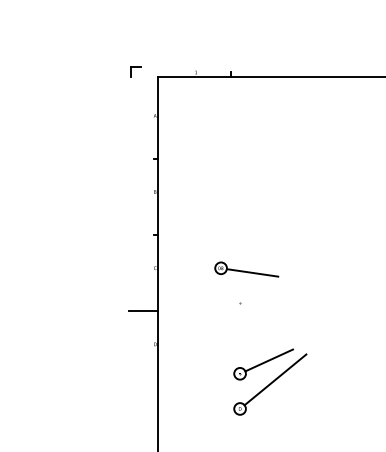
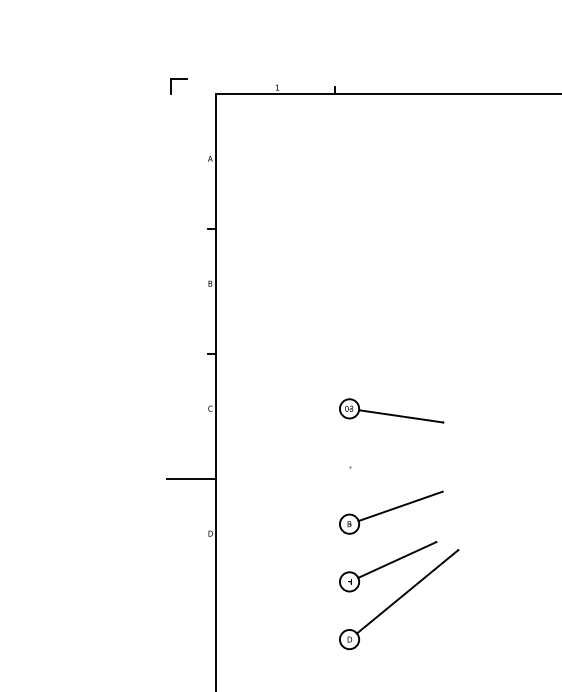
part: (246, 269) -> (391, 410), moved
part: (265, 331) -> (391, 512), added

